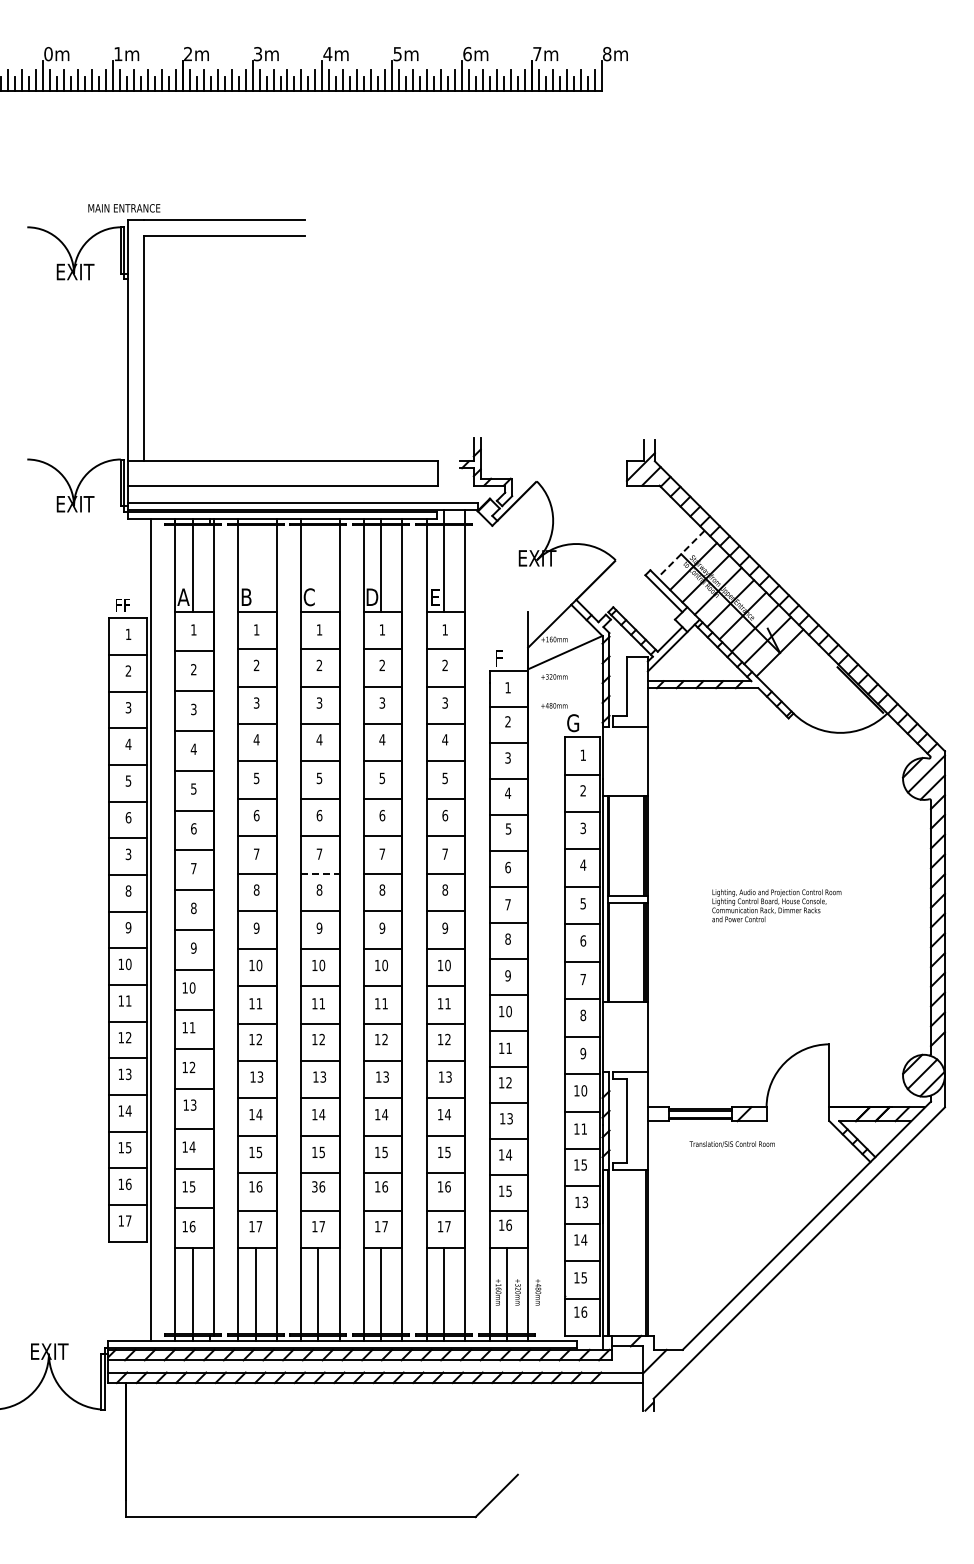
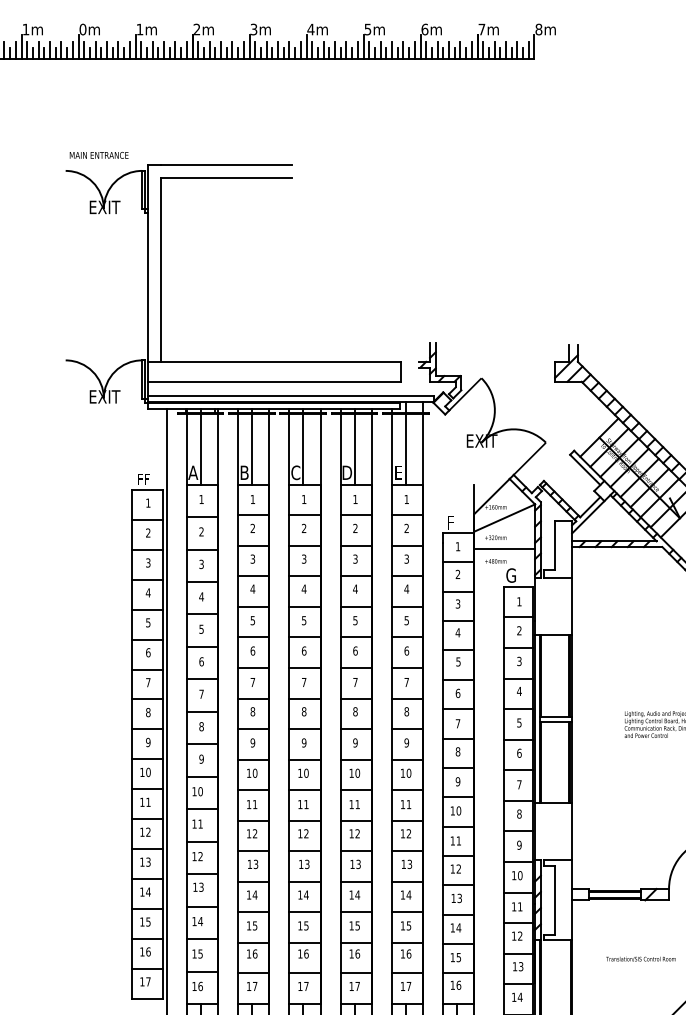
text: (124, 208) -> (99, 155), moved
line: (680, 554) -> (598, 437), dashed -> solid
line: (255, 564) -> (251, 446), added
line: (318, 564) -> (303, 446), added
line: (565, 690) -> (504, 548), added
text: (128, 854) -> (148, 682), 3 -> 7
line: (320, 873) -> (304, 698), dashed -> solid
text: (731, 1144) -> (640, 959), moved
text: (583, 1164) -> (519, 935), 15 -> 12
text: (314, 1186) -> (300, 953), 36 -> 16

